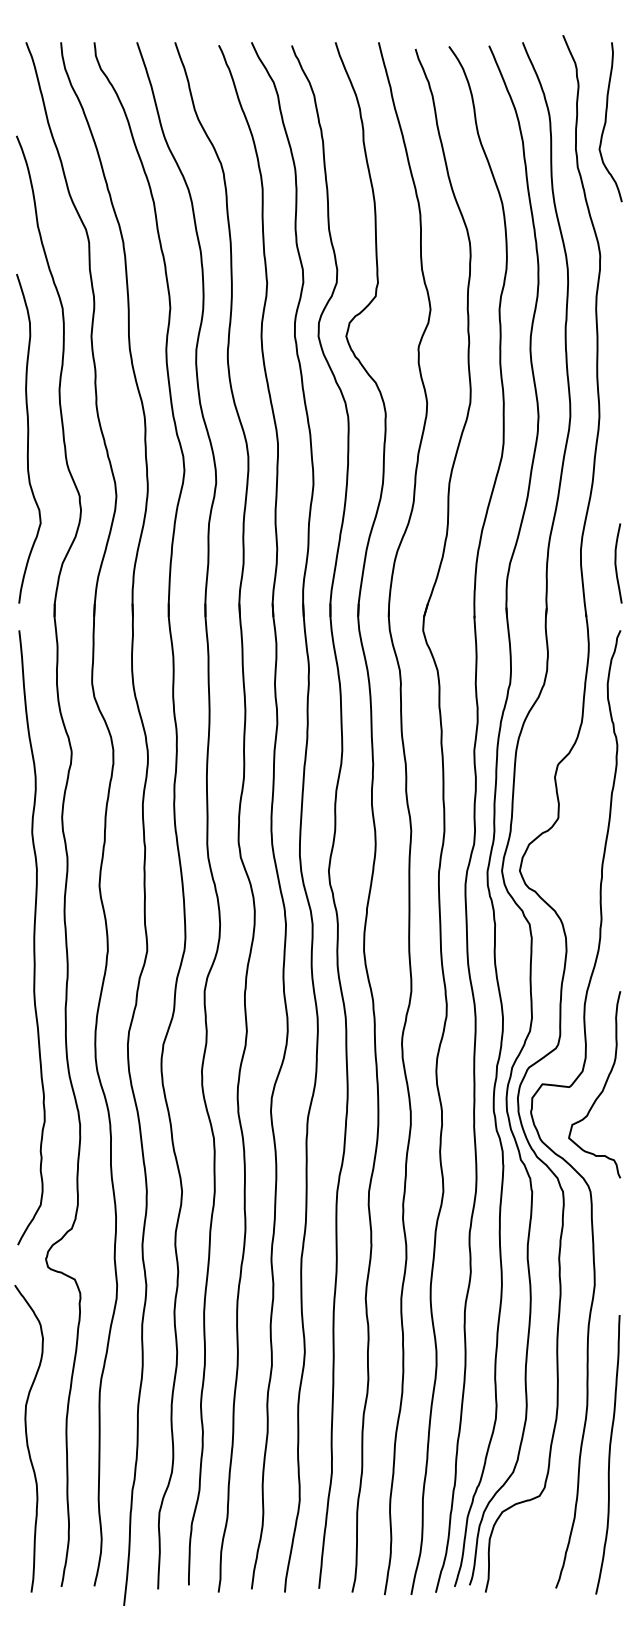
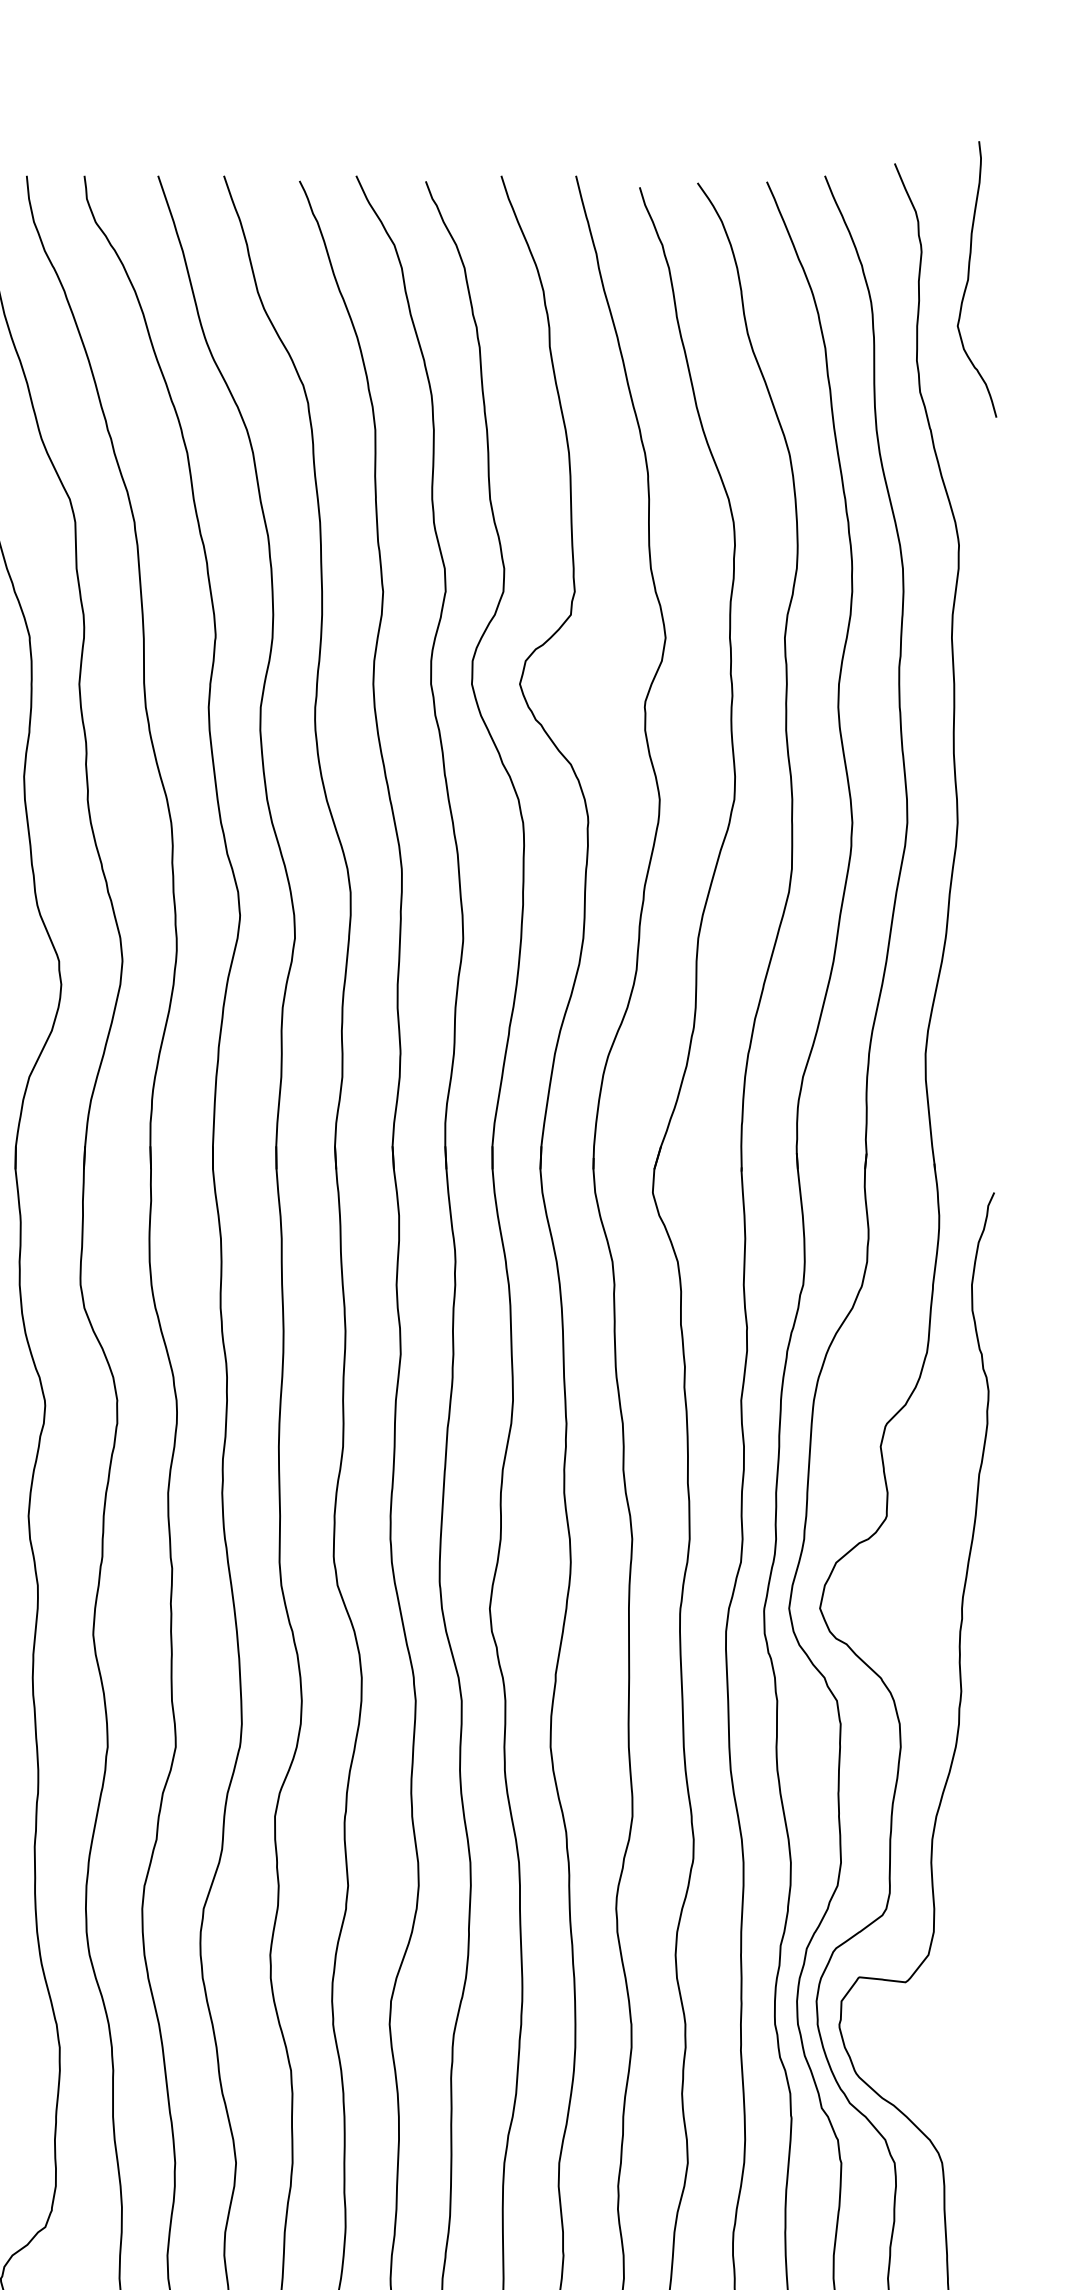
curve: (606, 122) -> (969, 279), moved
curve: (616, 563) -> (987, 1076), removed
curve: (602, 1088) -> (962, 1984), removed

